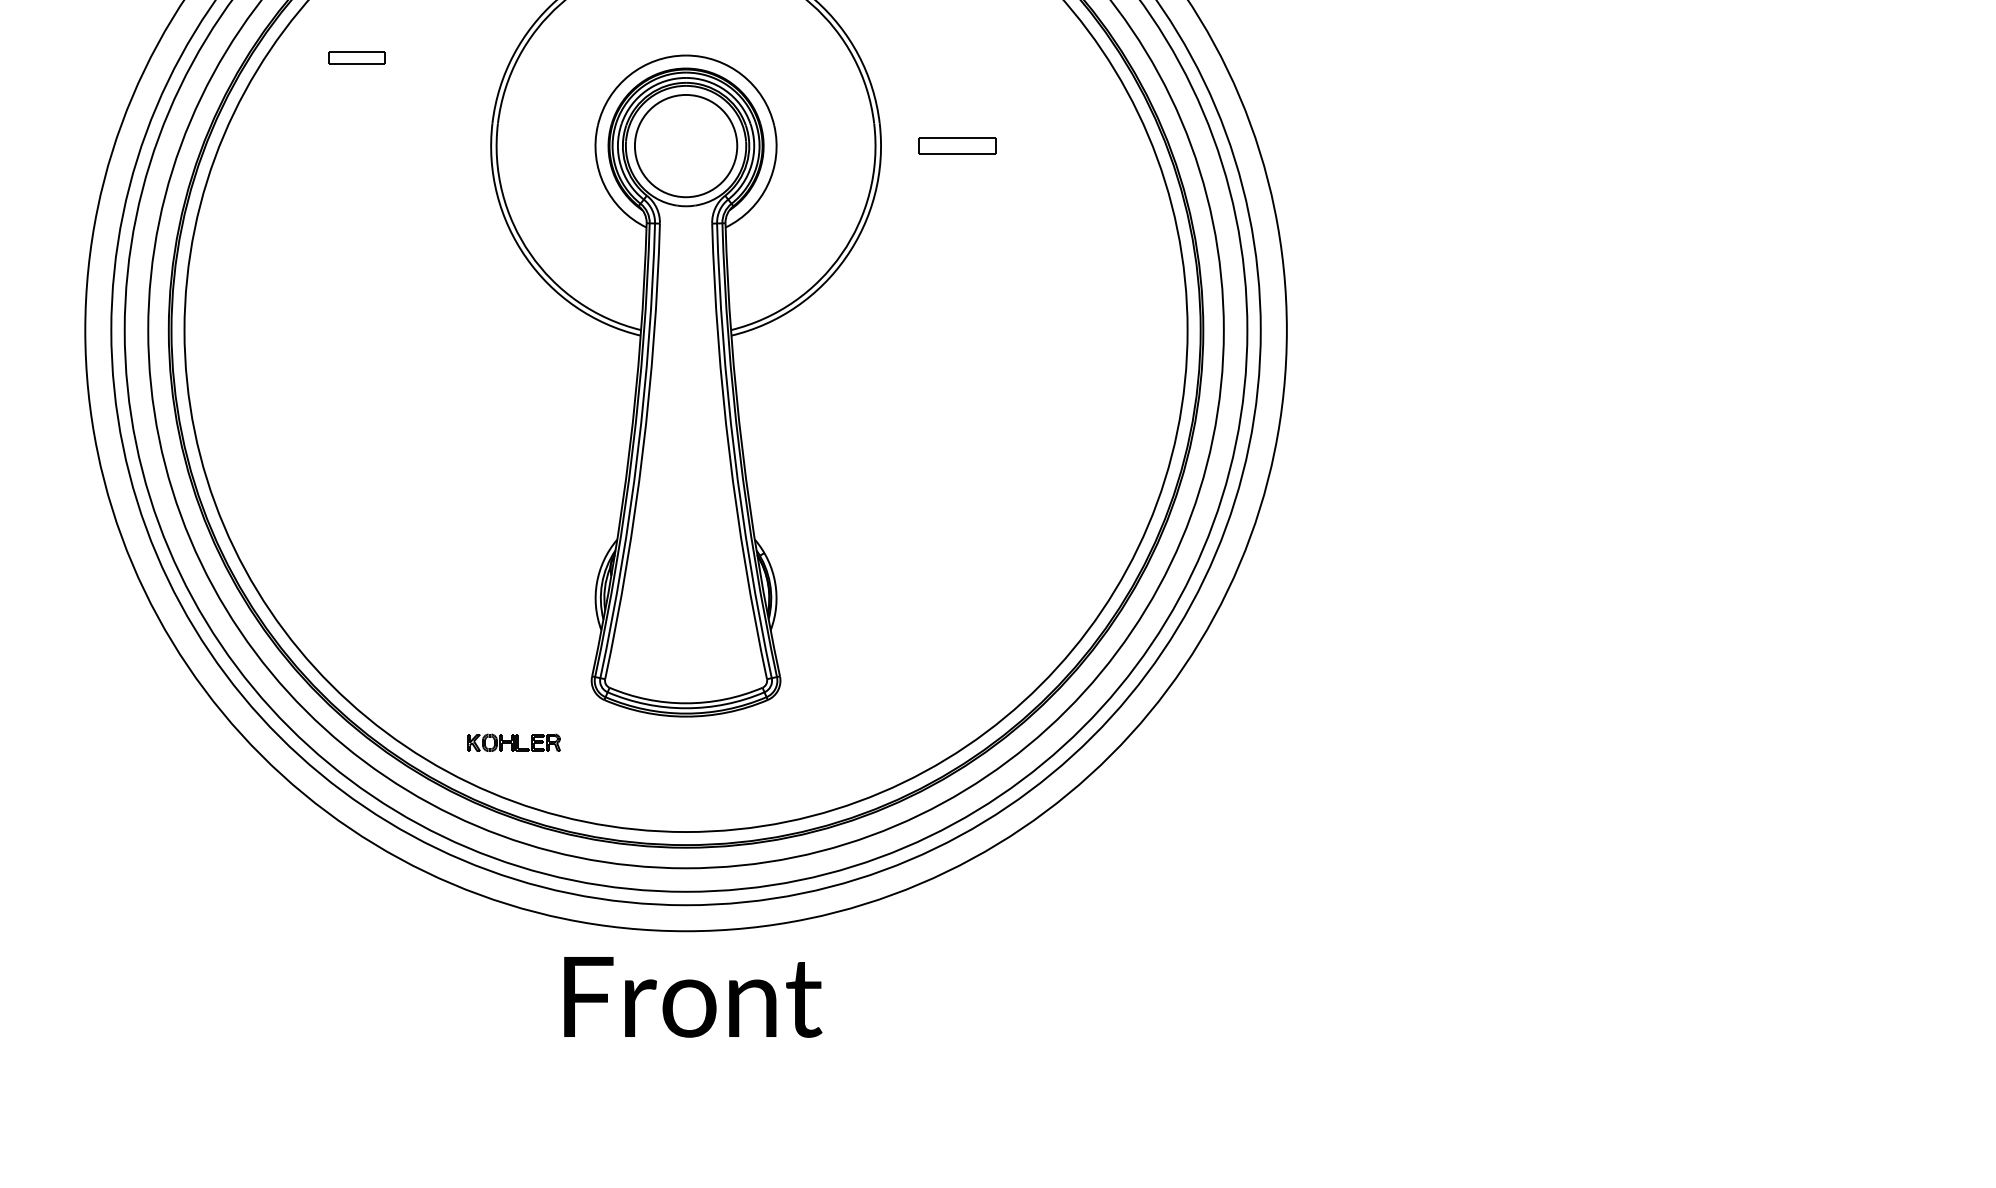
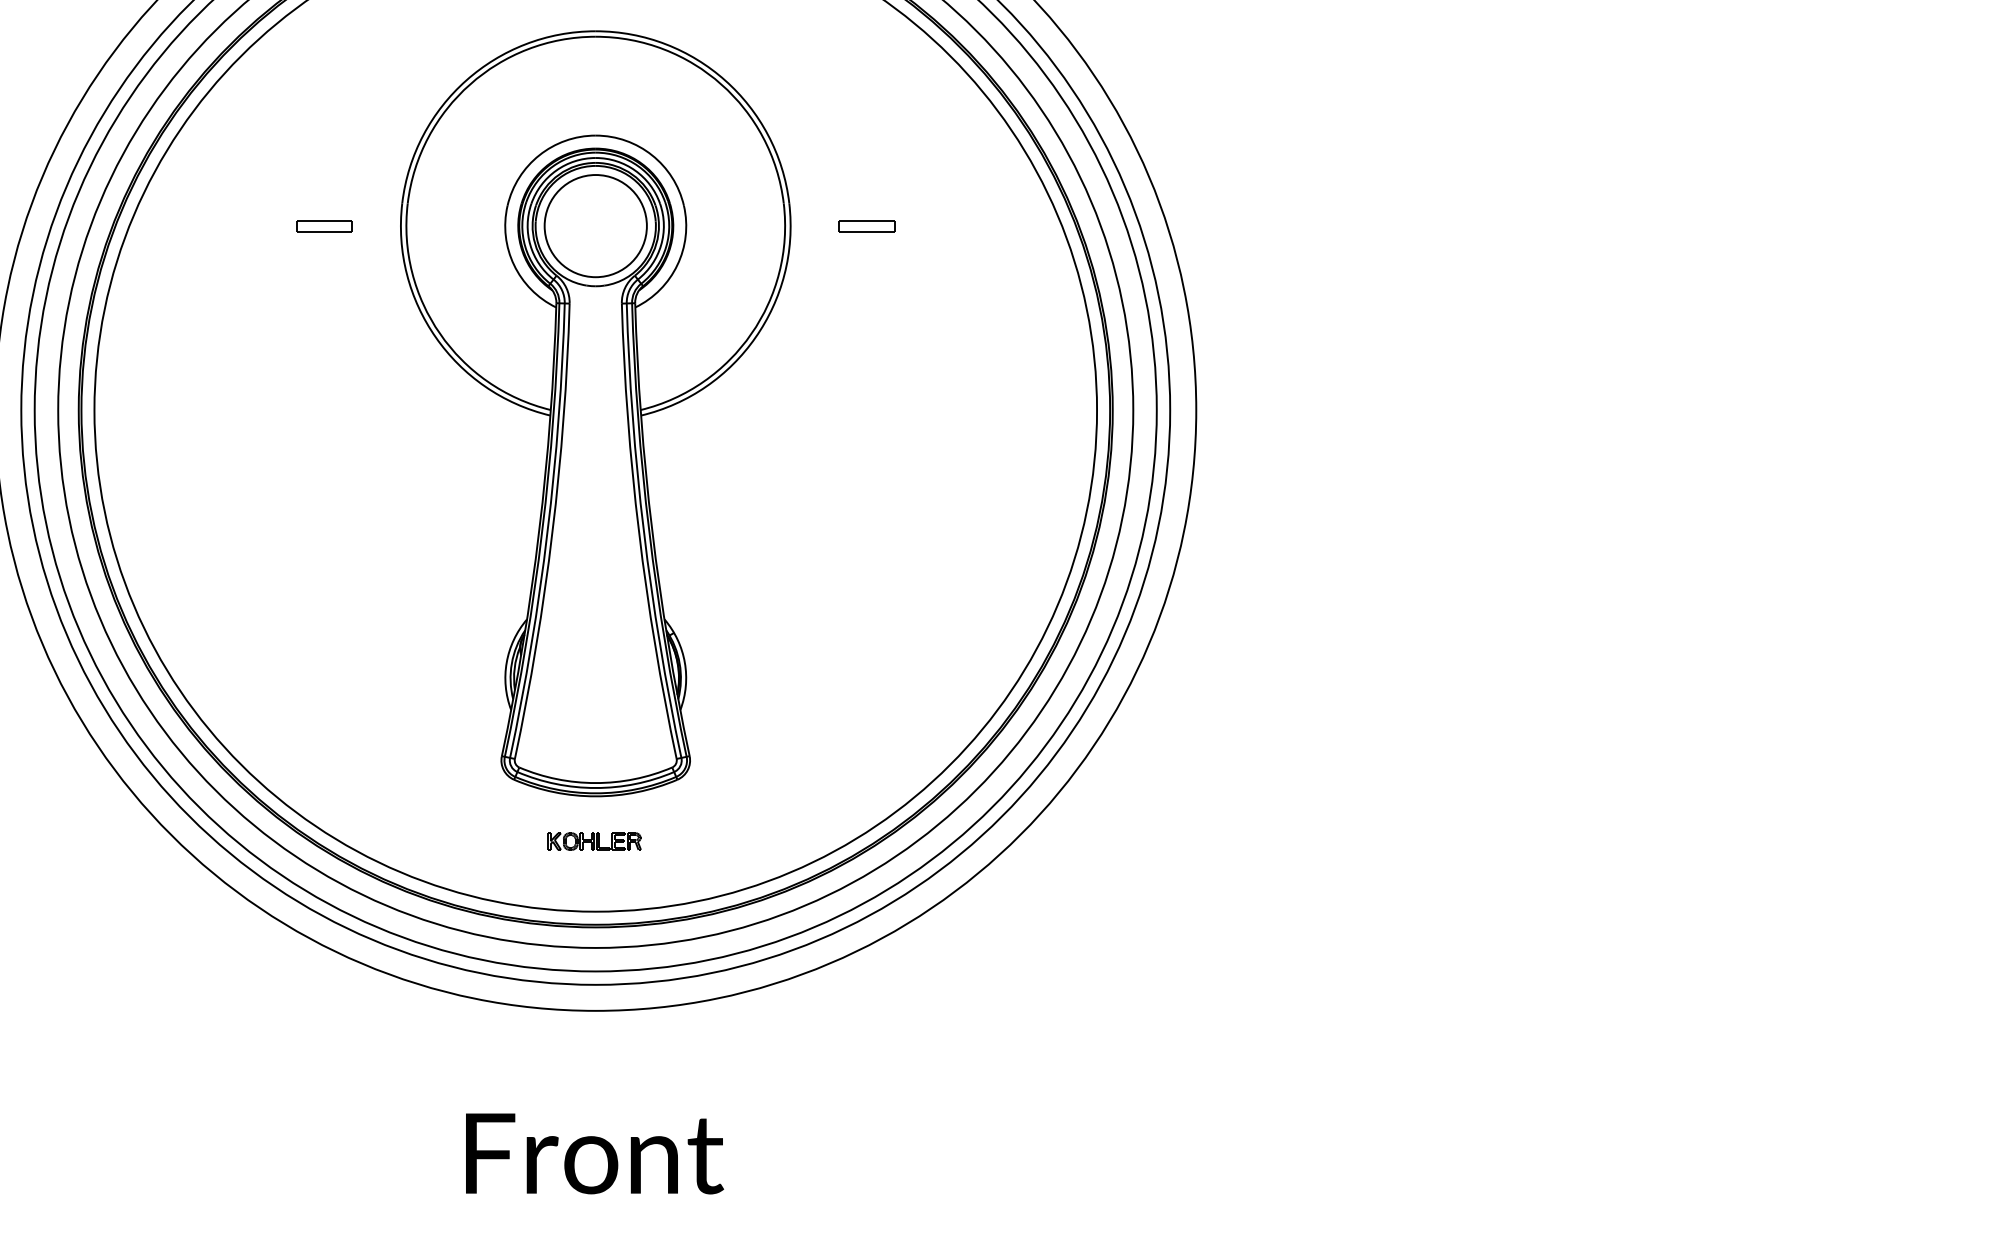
part: (356, 58) -> (324, 226), moved
part: (956, 146) -> (866, 226), size x0.71
part: (513, 742) -> (594, 841), moved
text: (692, 996) -> (594, 1153), moved

